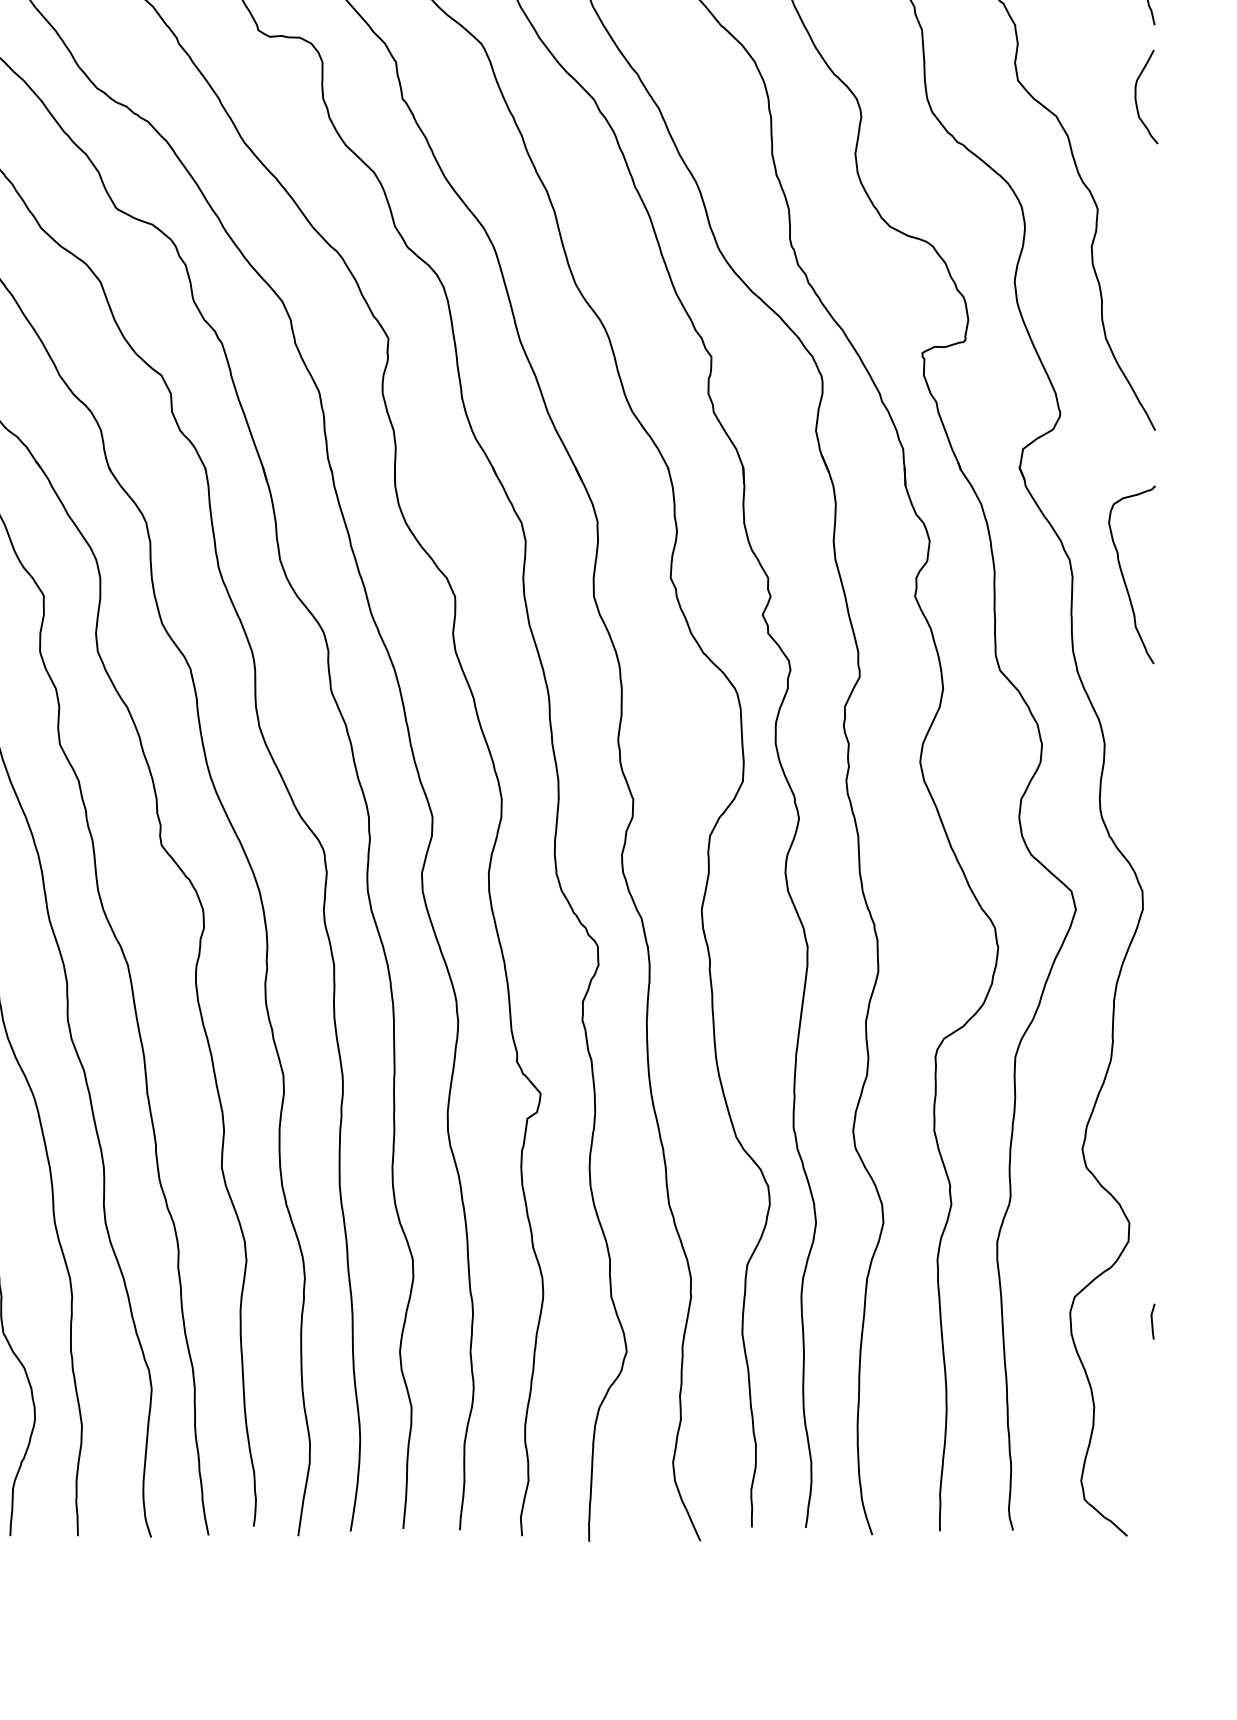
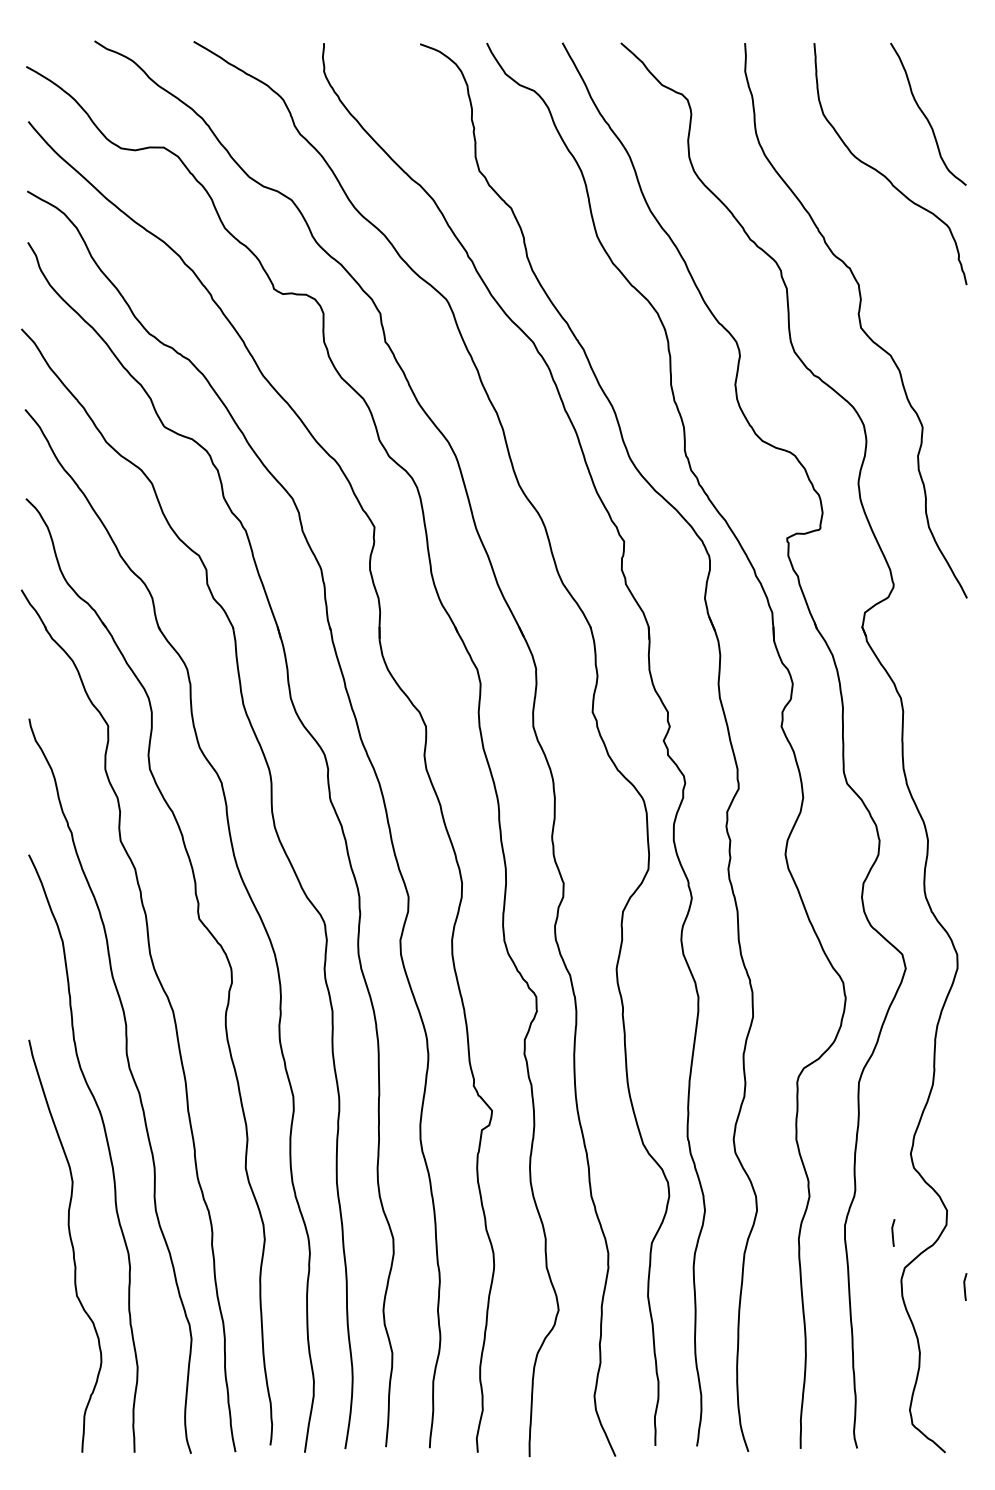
curve: (1136, 96) -> (952, 340), removed
curve: (1124, 576) -> (943, 711), removed
line: (1060, 1251) -> (893, 1232), added

